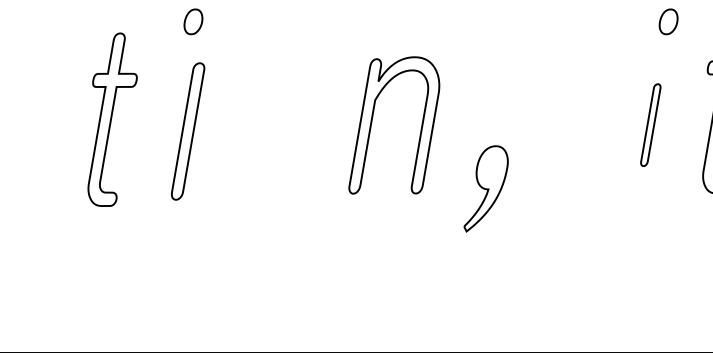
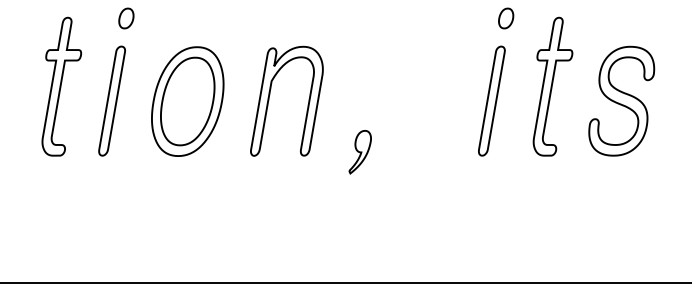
part: (112, 119) -> (61, 86), moved
part: (650, 124) -> (491, 100), size x1.67
part: (269, 125) -> (187, 101), added
part: (187, 130) -> (111, 100), moved
part: (485, 189) -> (359, 152), size x0.62

